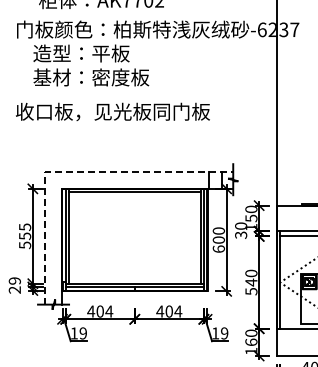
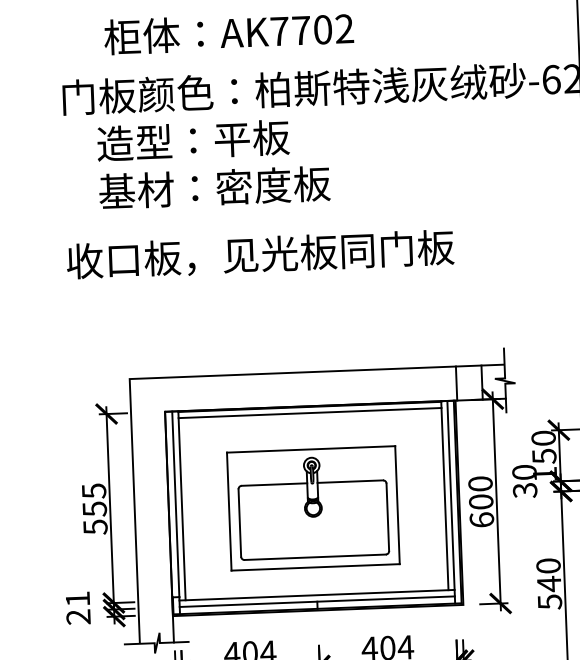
line: (72, 171) -> (184, 376), dashed -> solid
part: (134, 239) -> (313, 507), added
text: (14, 280) -> (77, 598), 29 -> 21

